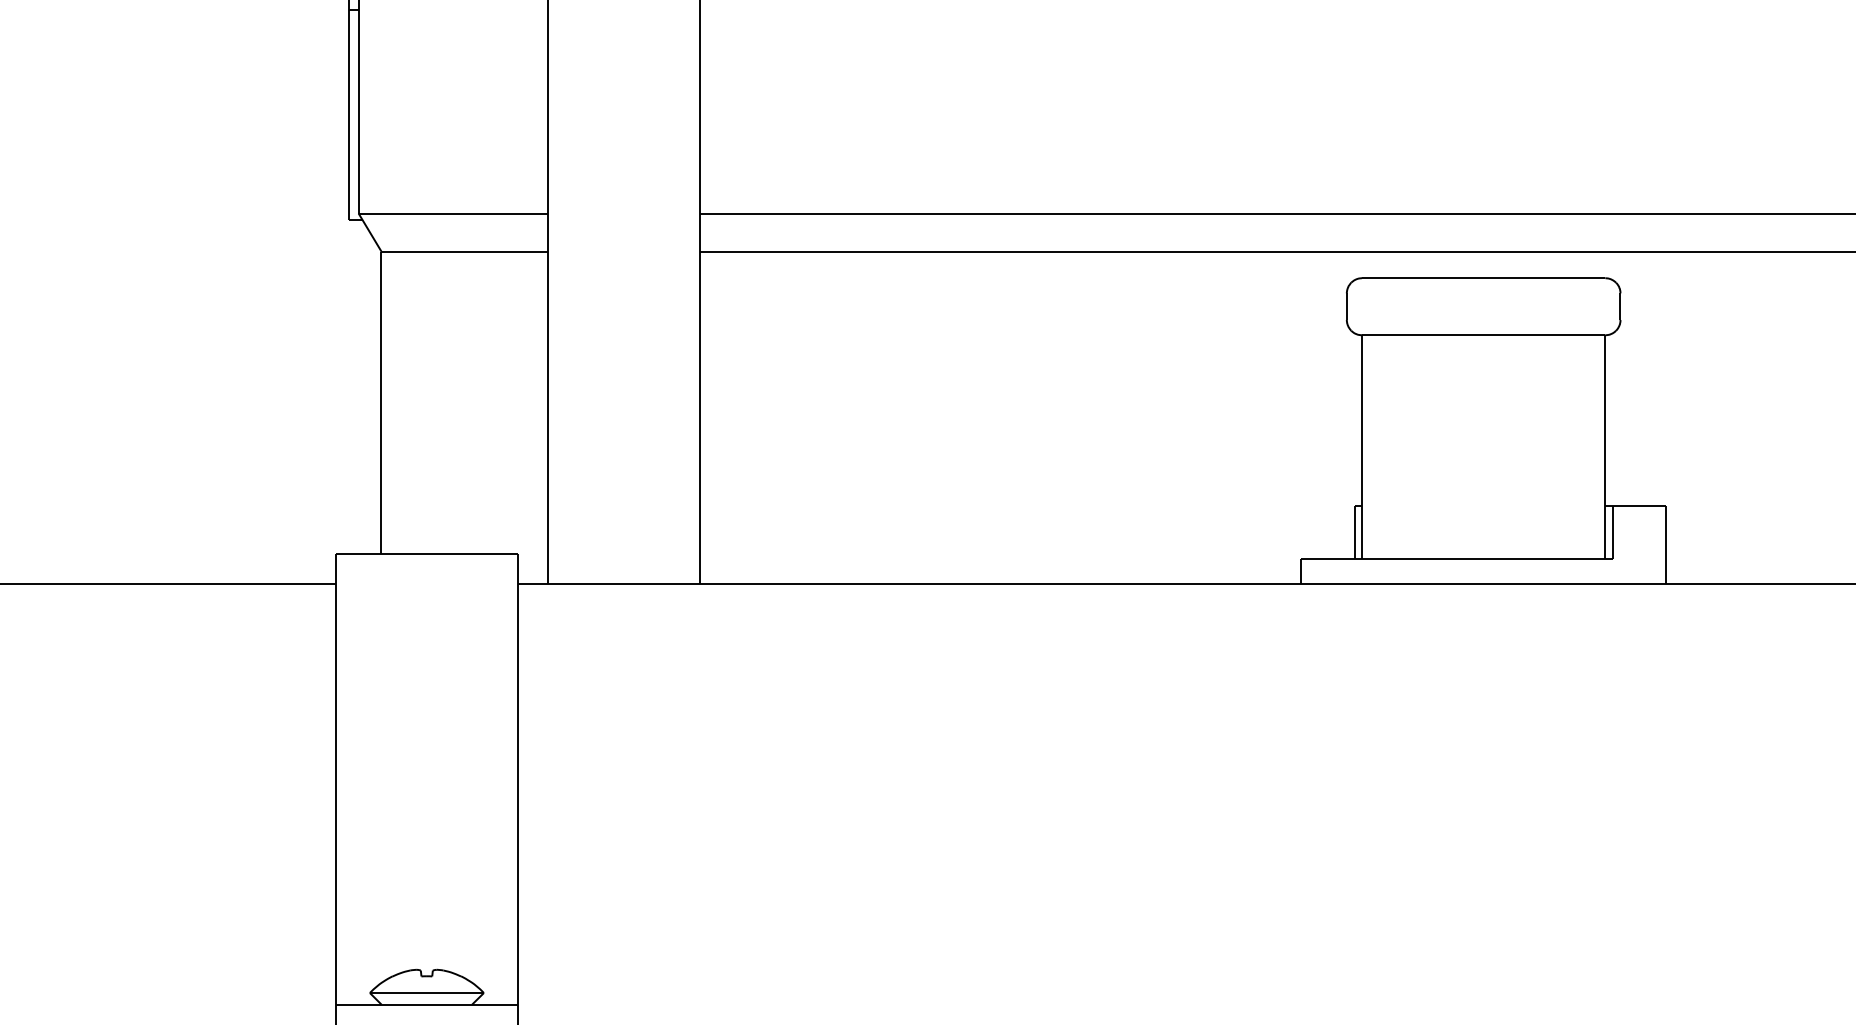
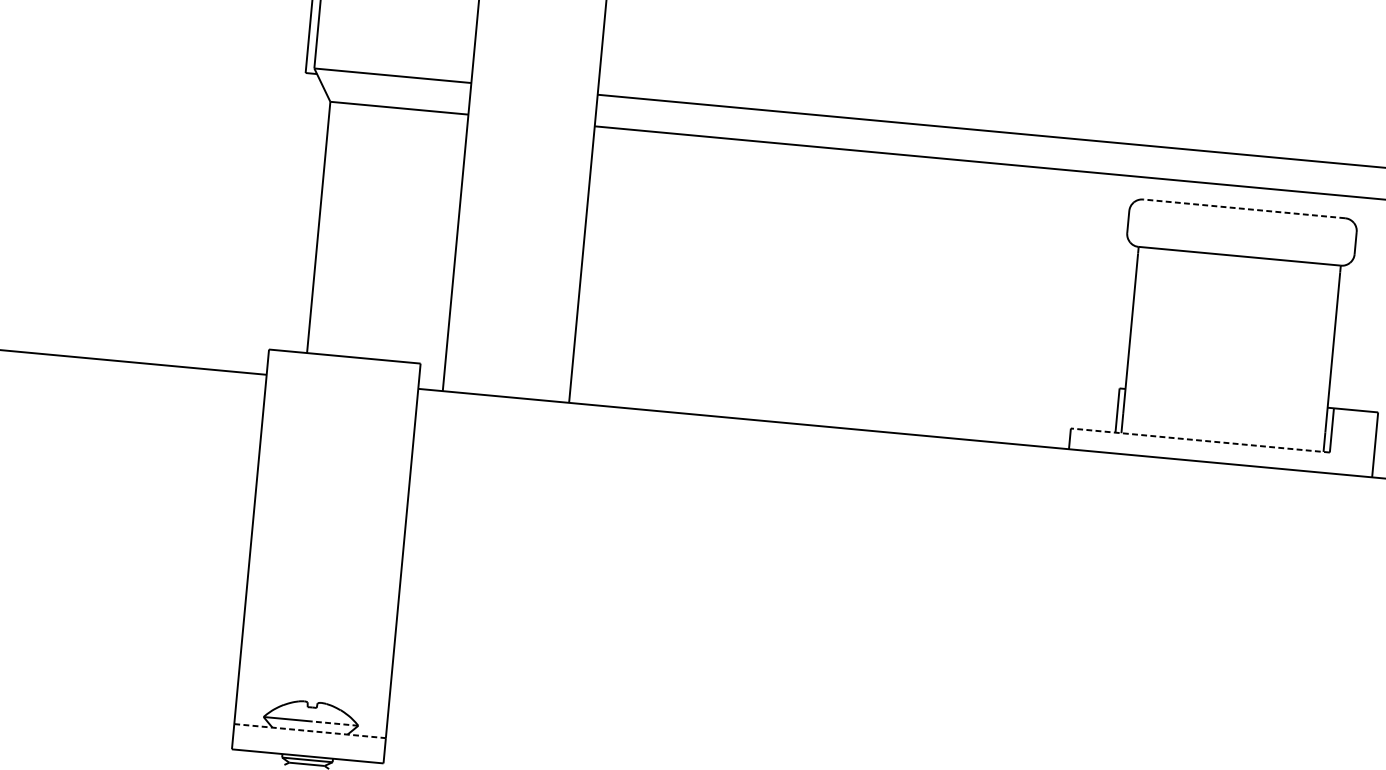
line: (1483, 278) -> (1244, 209), solid -> dashed
line: (1457, 559) -> (1200, 440), solid -> dashed
line: (455, 993) -> (334, 724), solid -> dashed
line: (427, 1004) -> (310, 730), solid -> dashed

